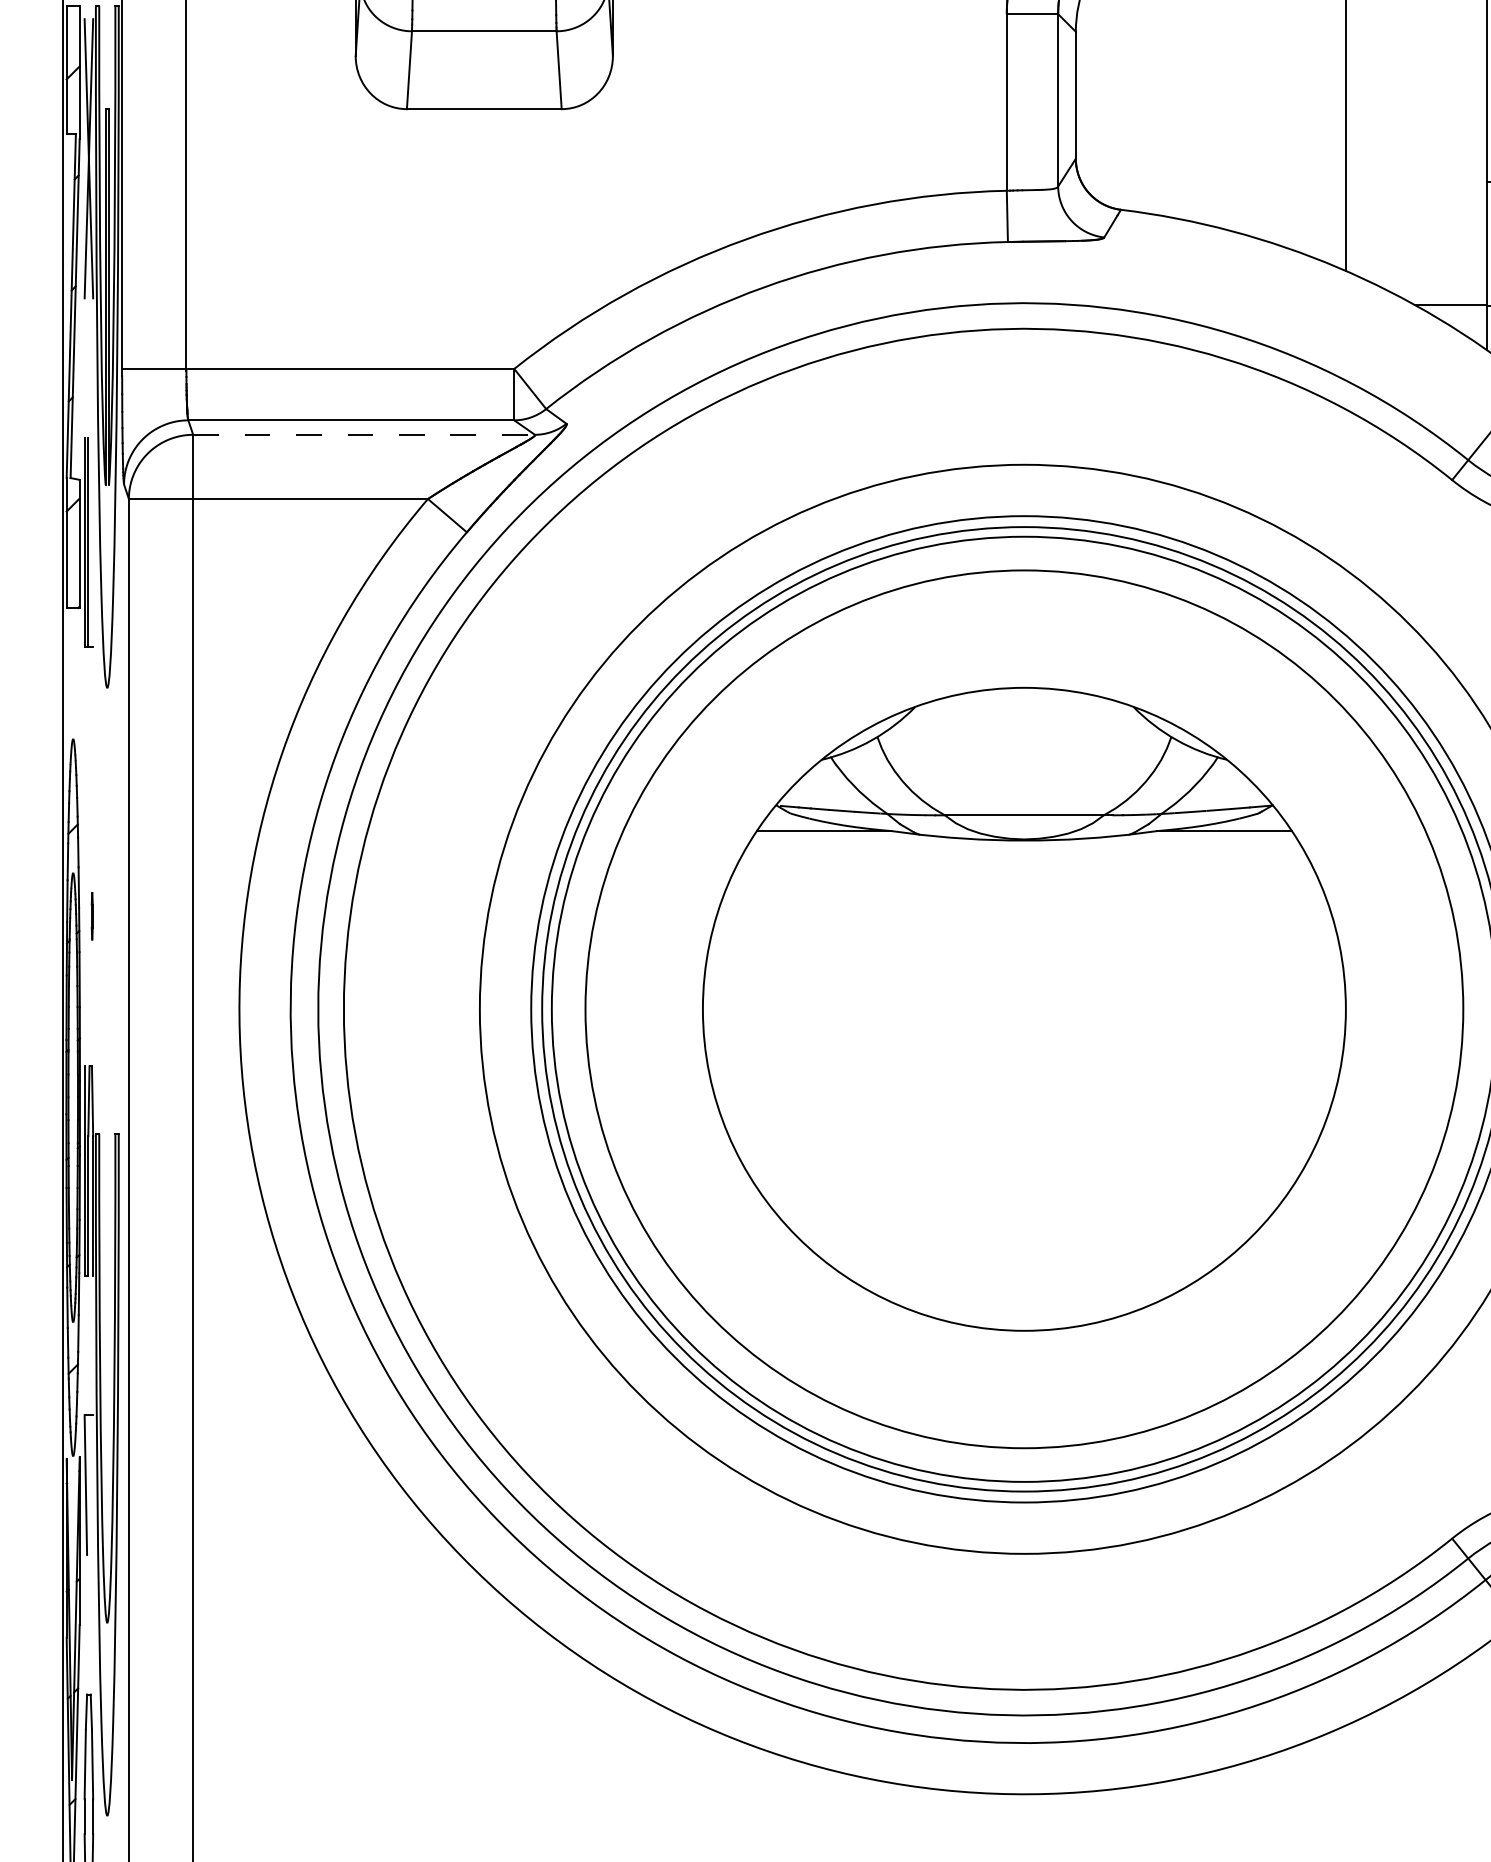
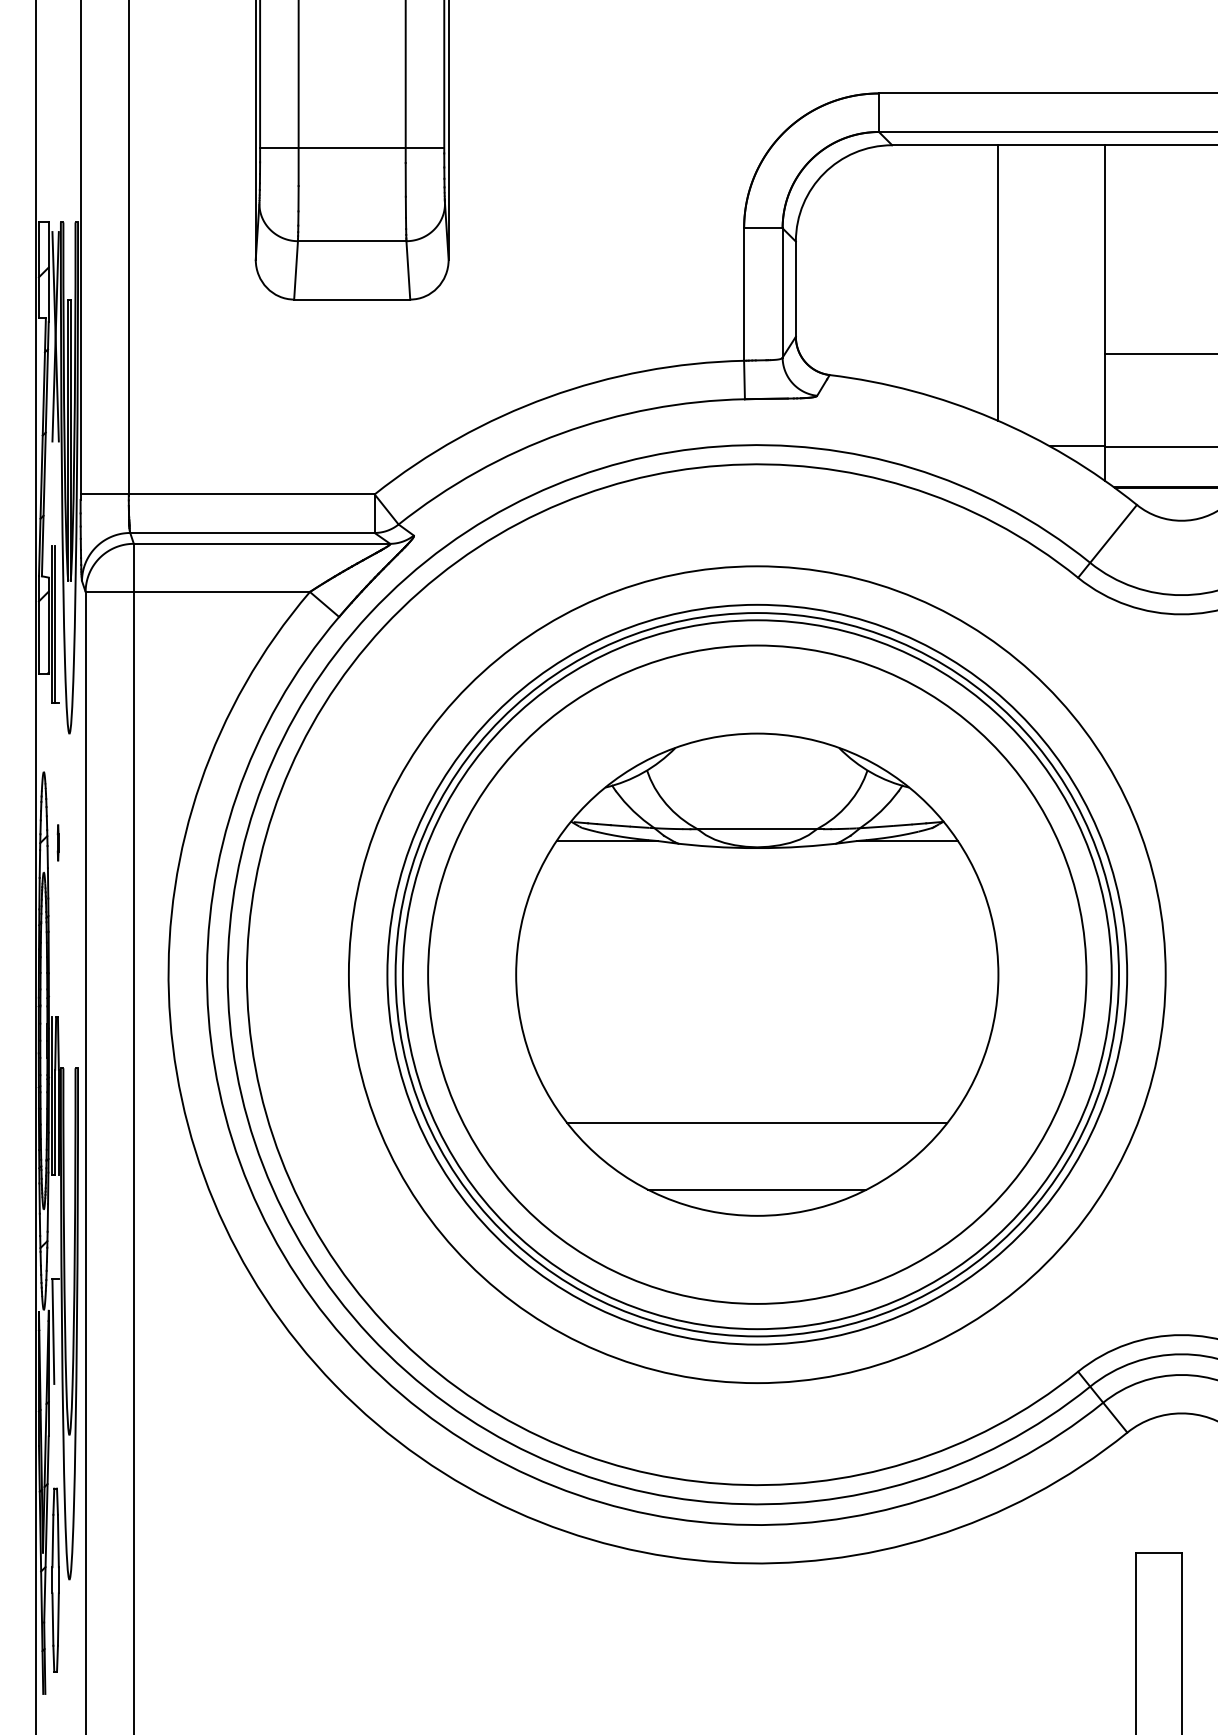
line: (364, 434) -> (262, 543), dashed -> solid
line: (91, 915) -> (57, 842), moved
line: (1024, 1206) -> (757, 1122), added
line: (1024, 1295) -> (757, 1189), added

